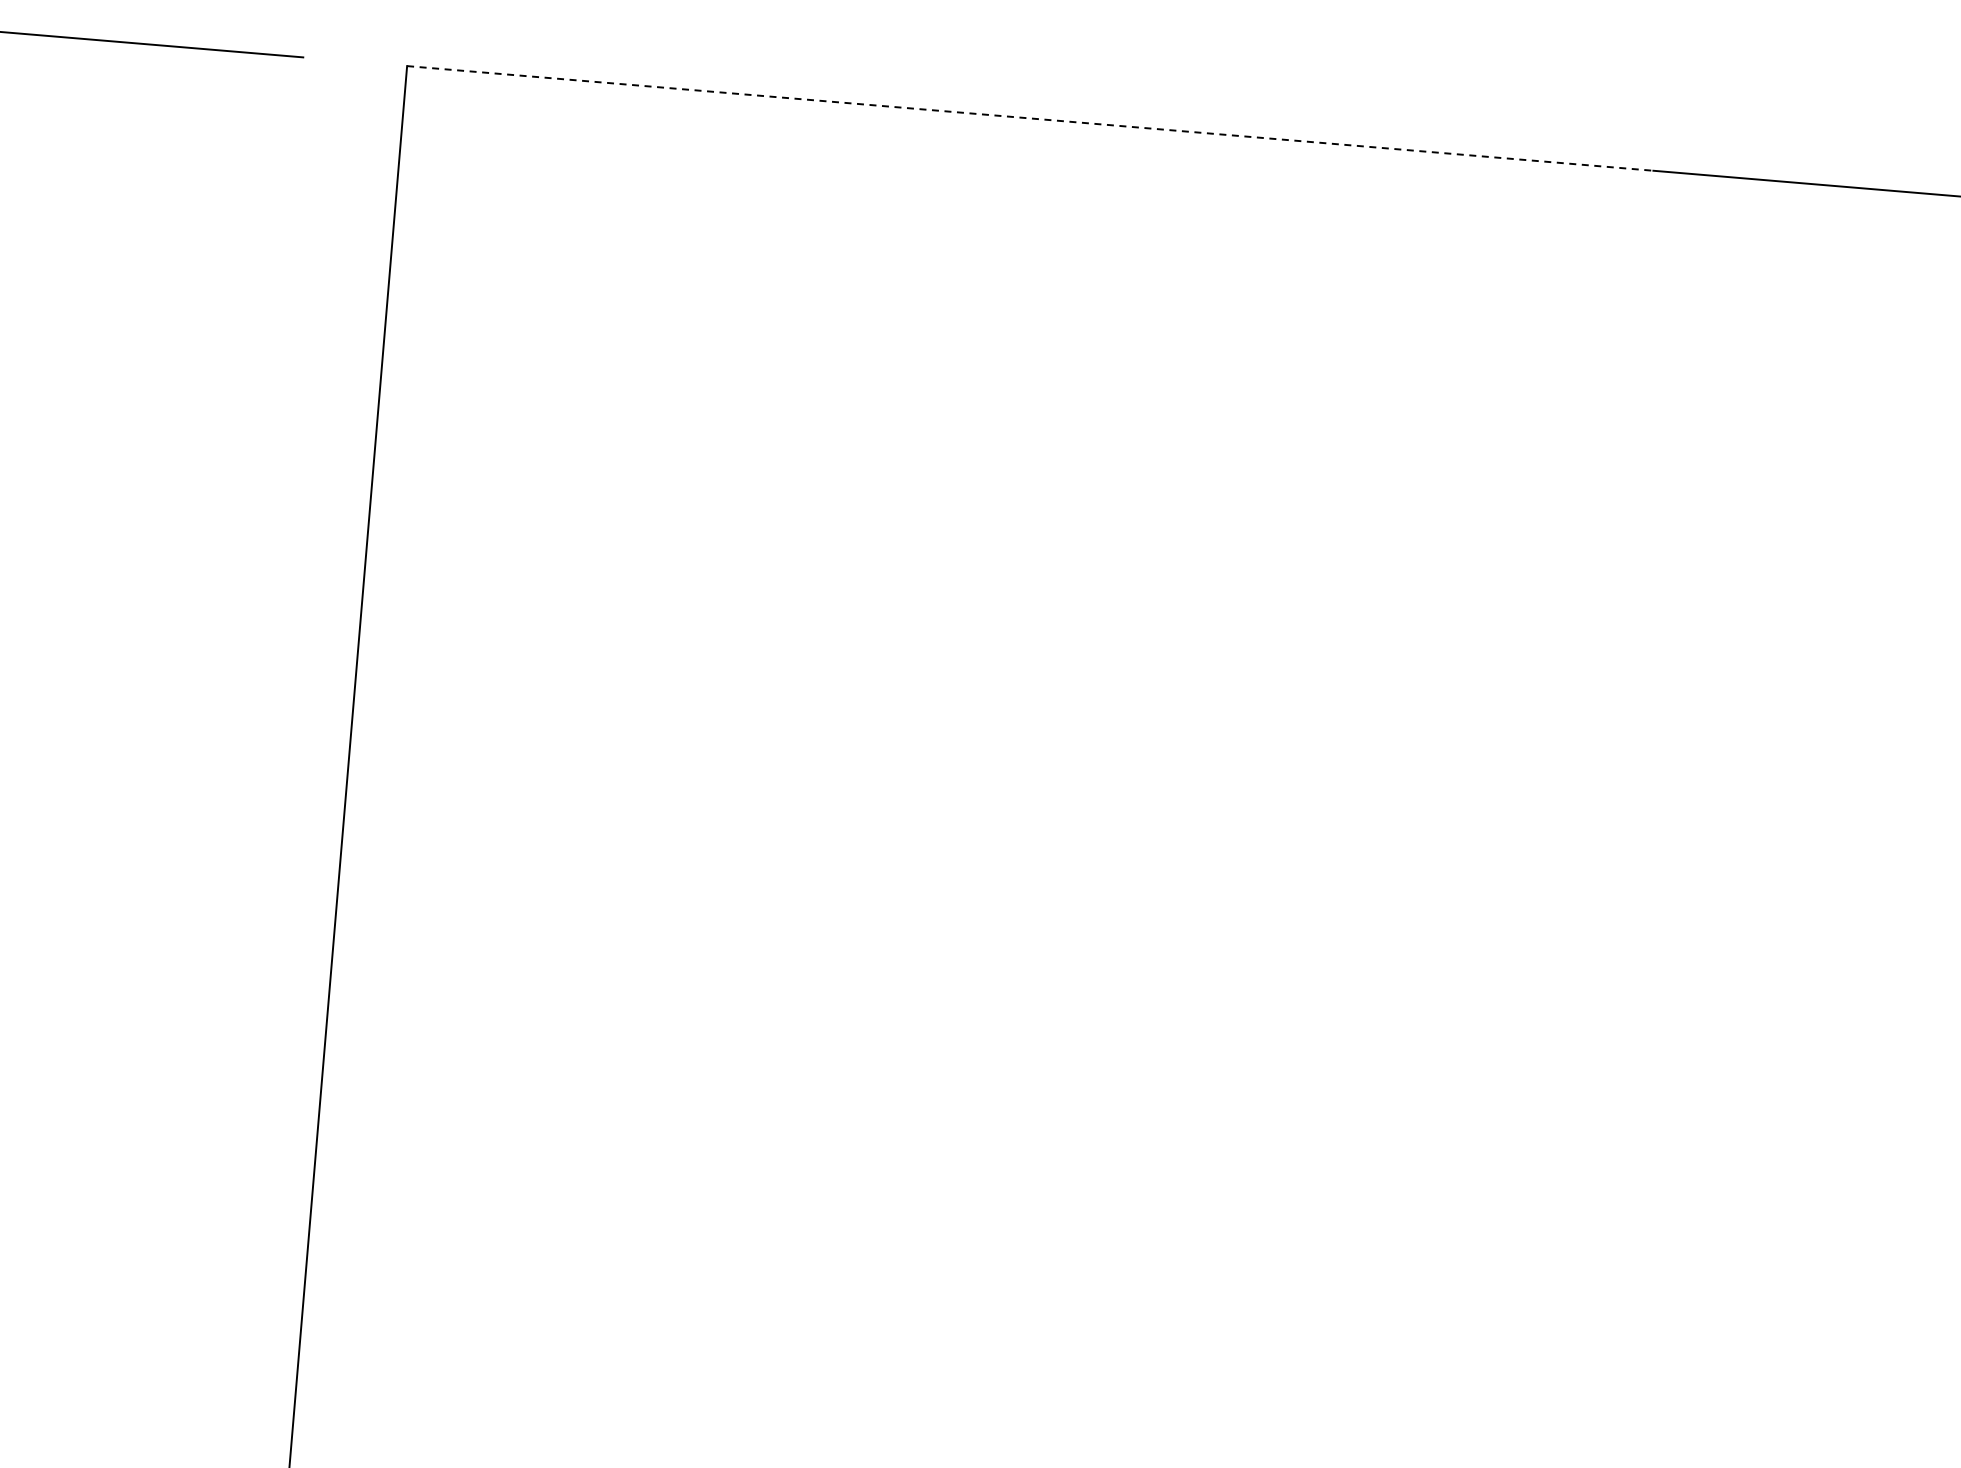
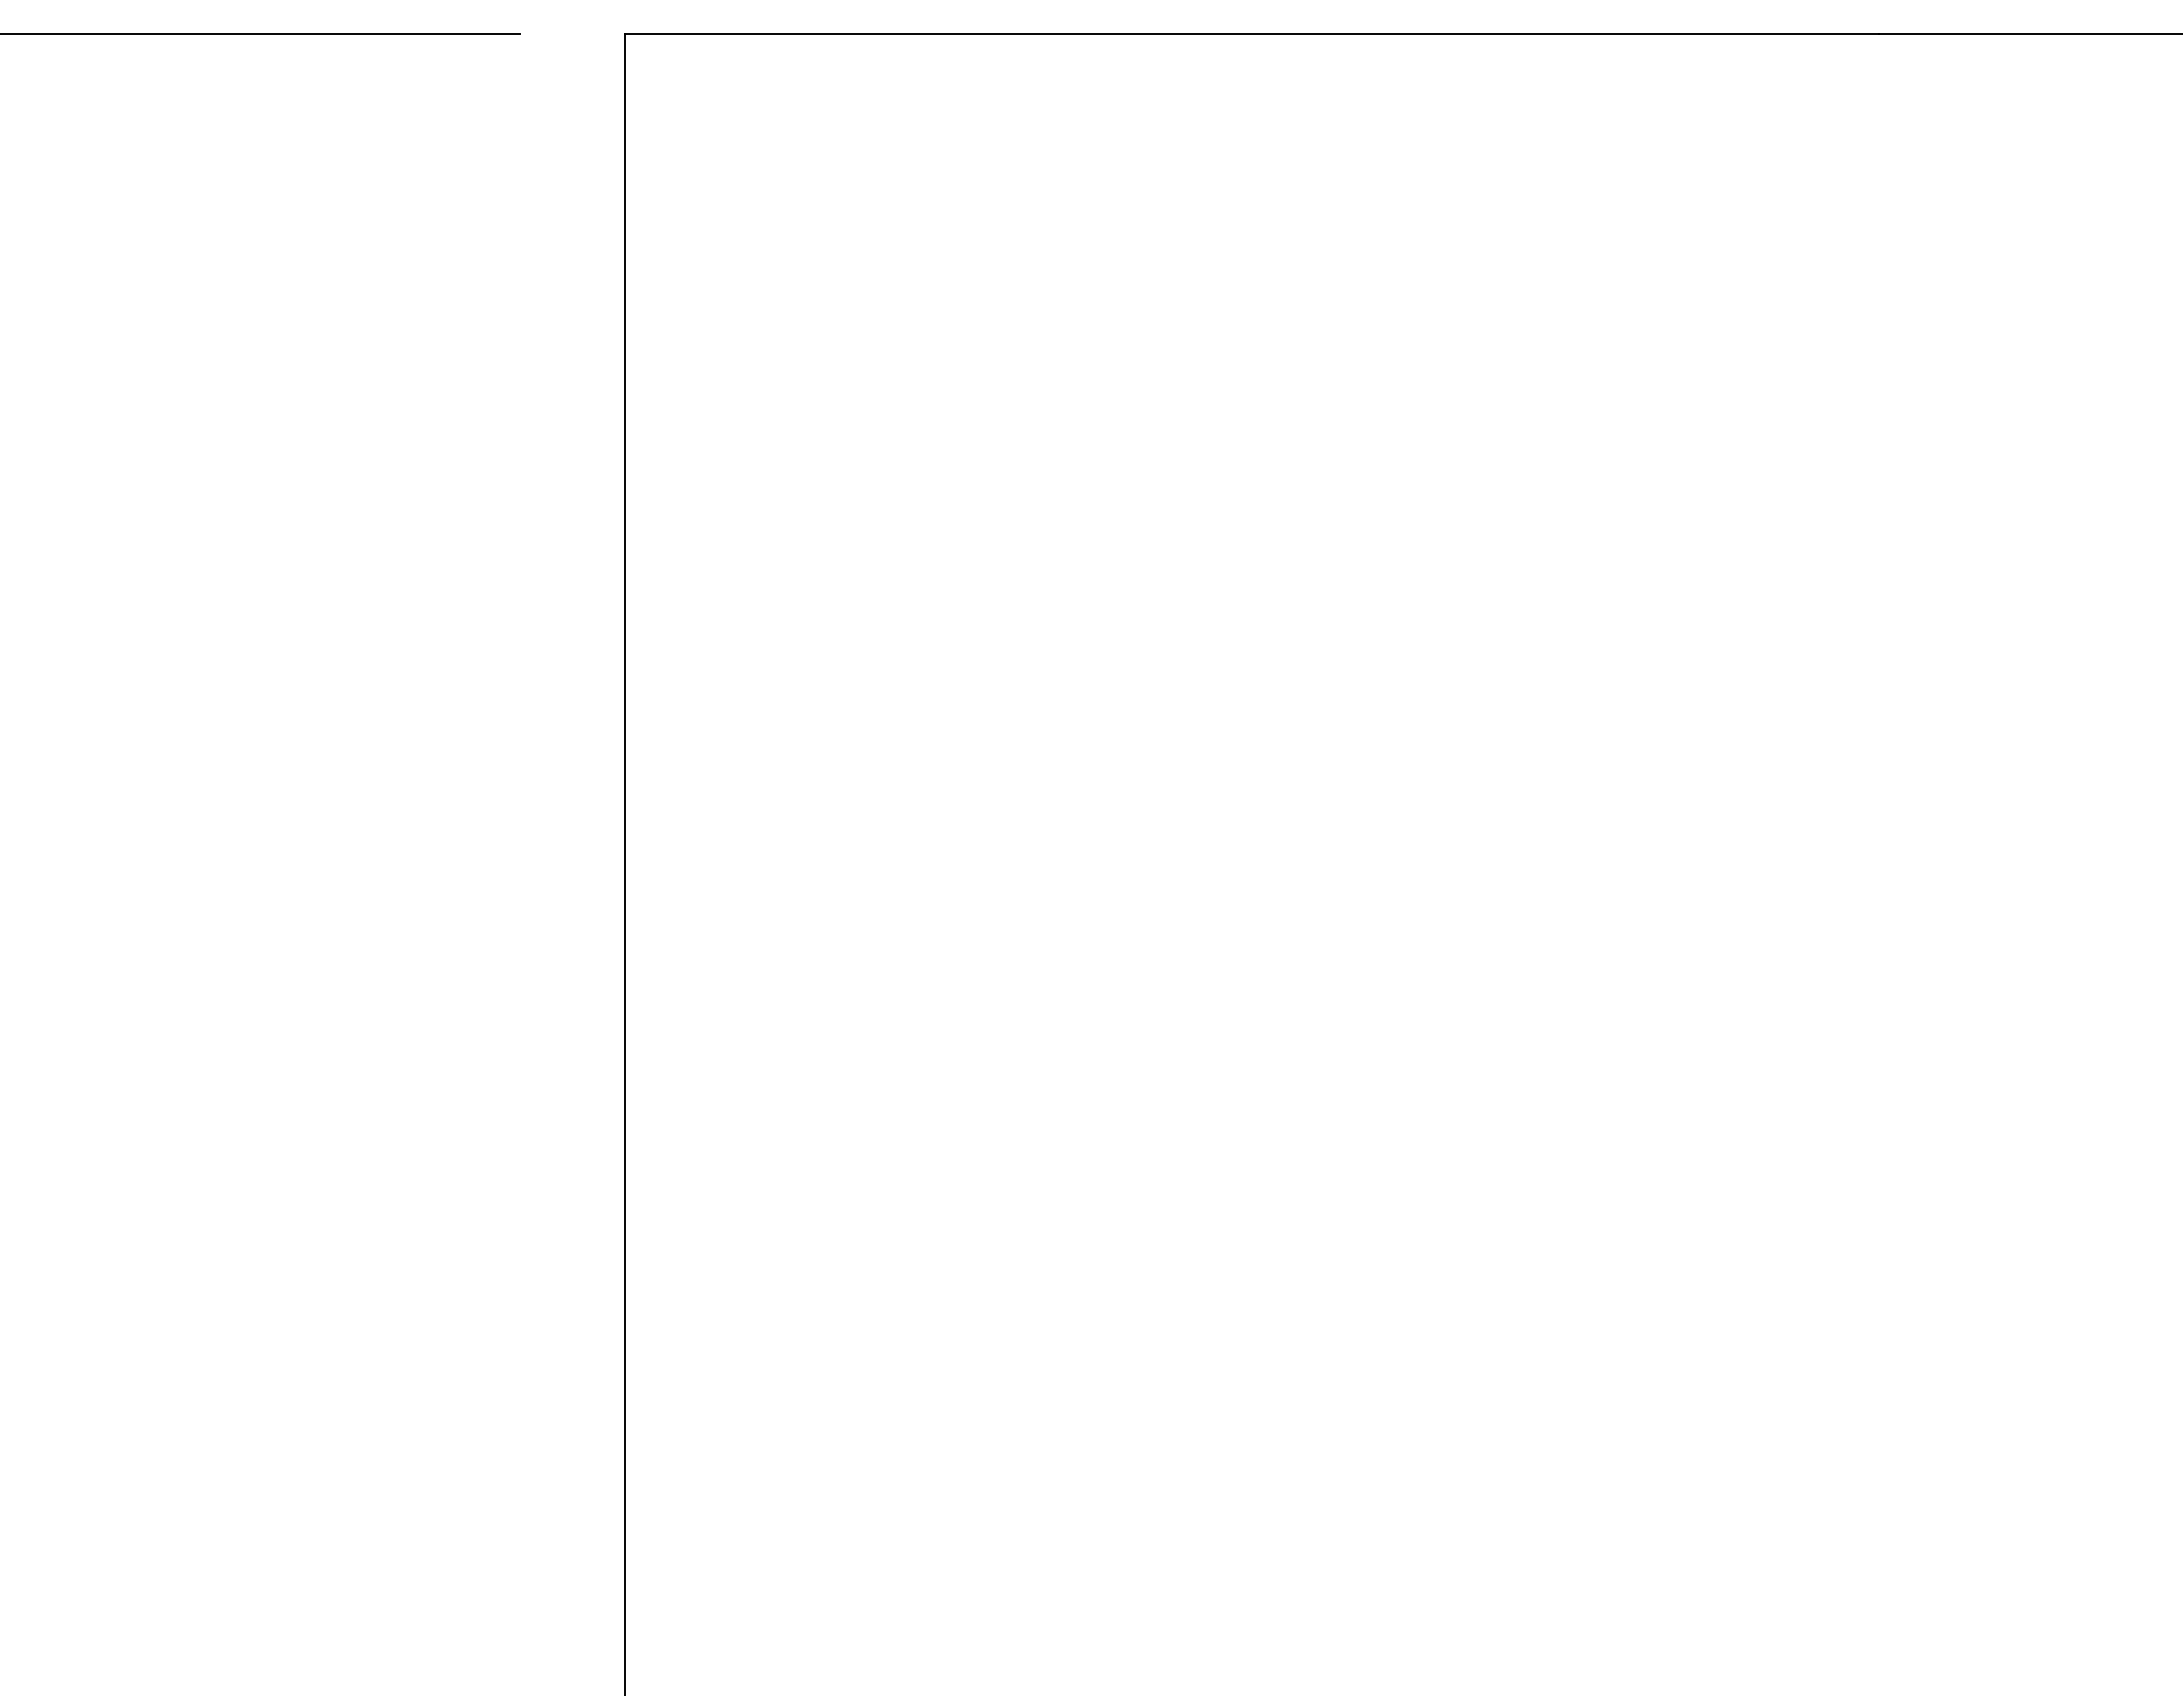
line: (1029, 118) -> (1251, 34), dashed -> solid

